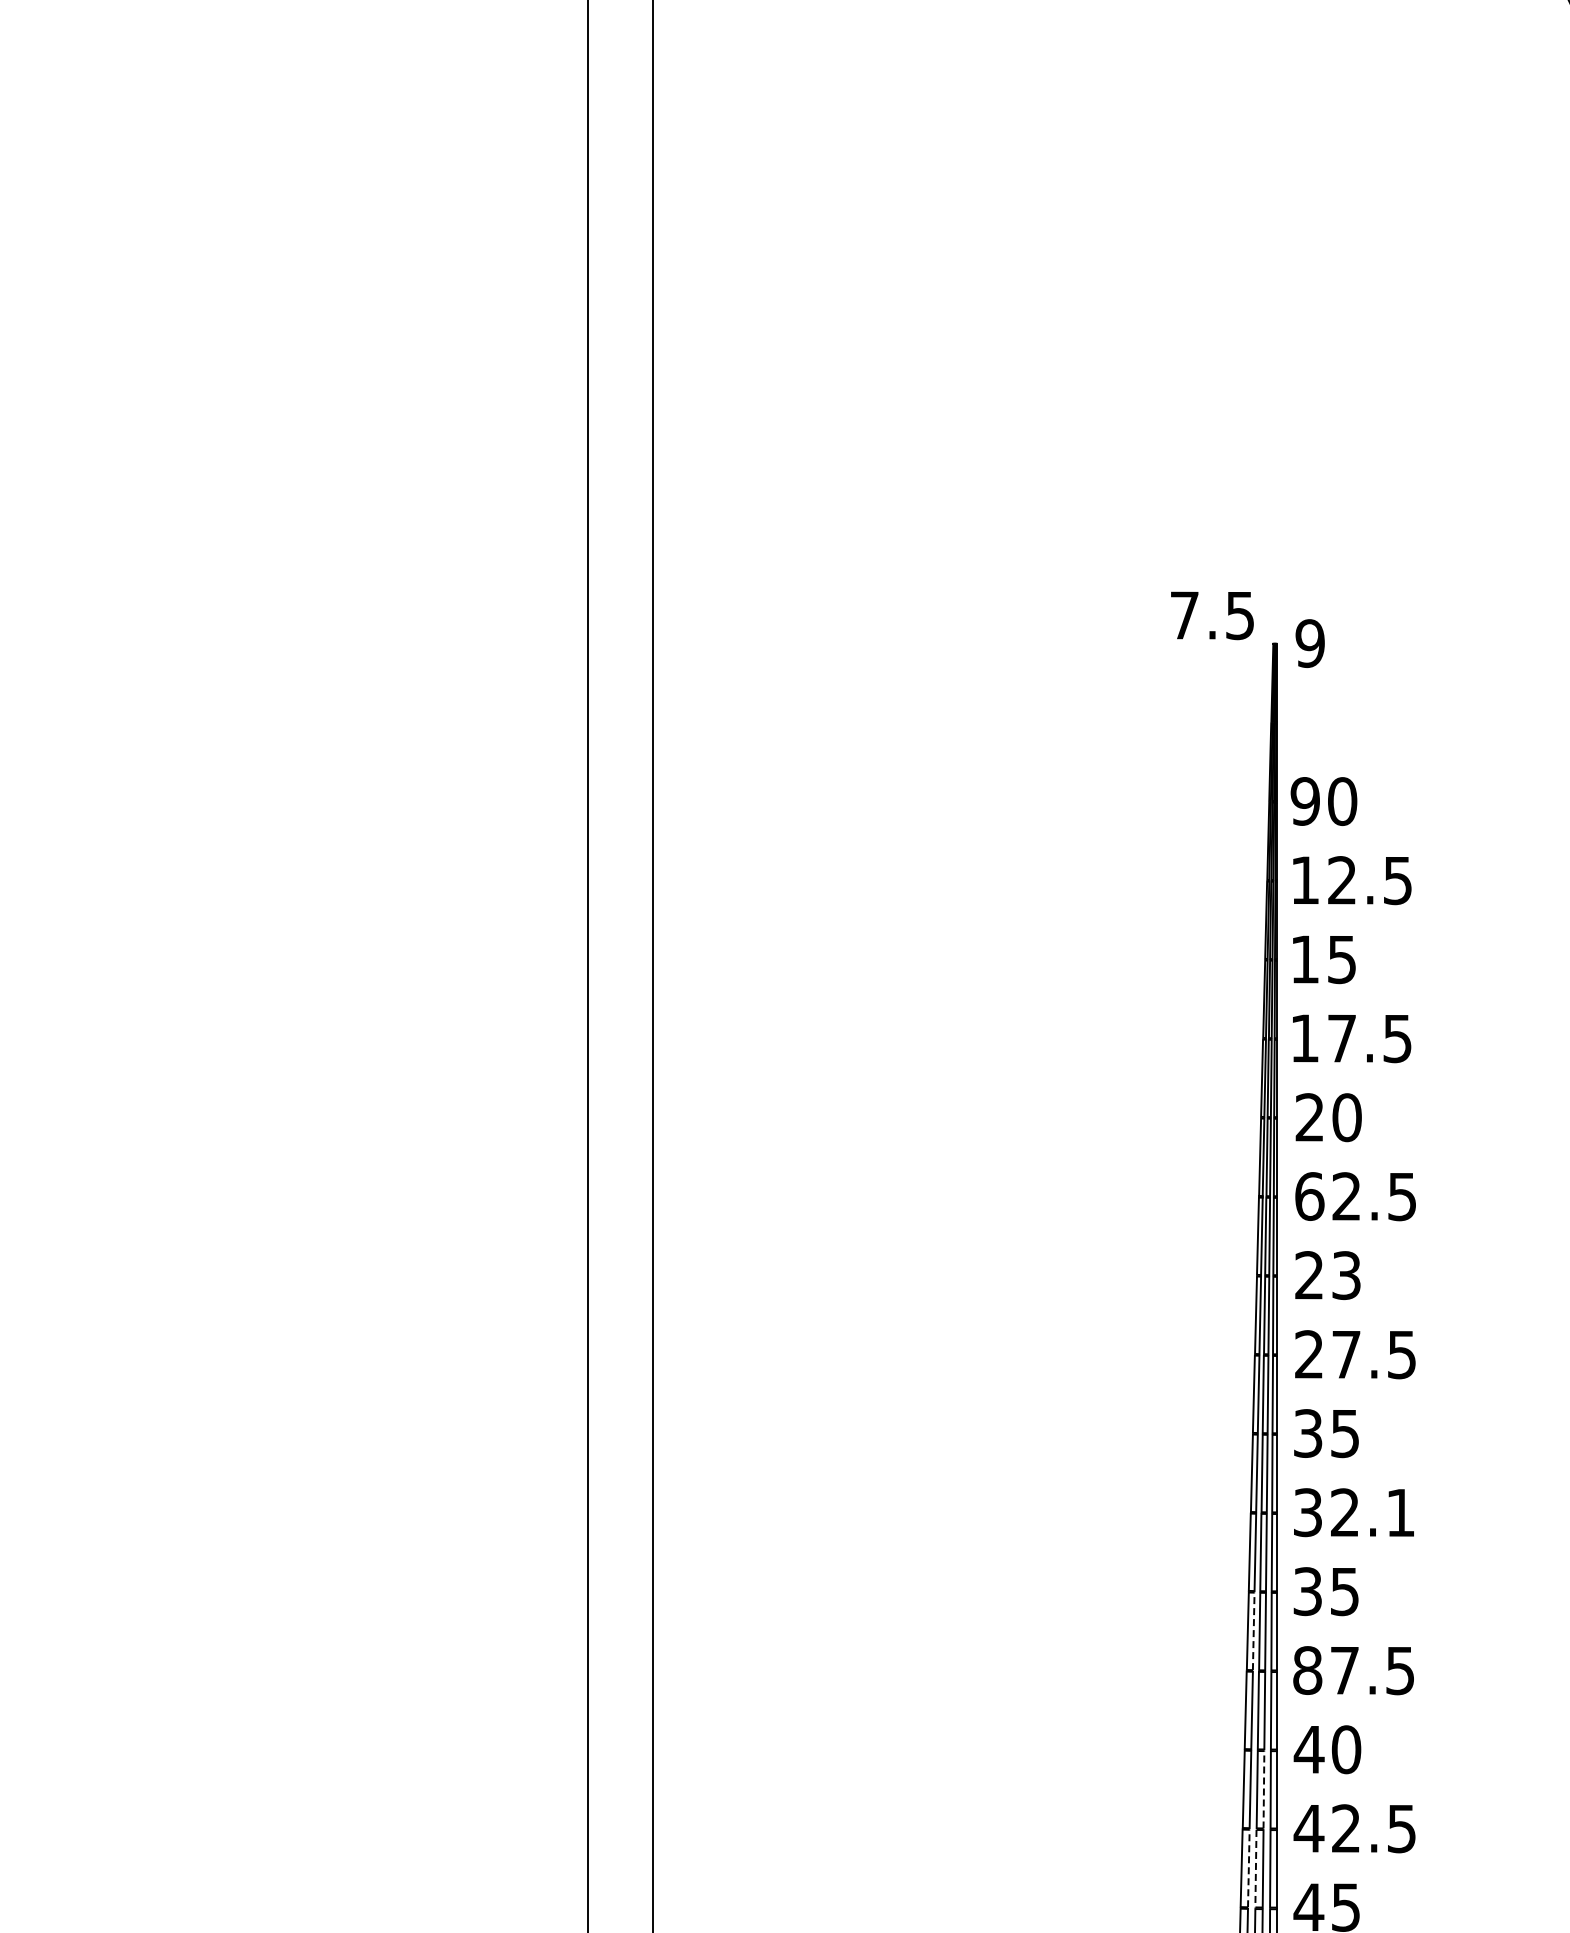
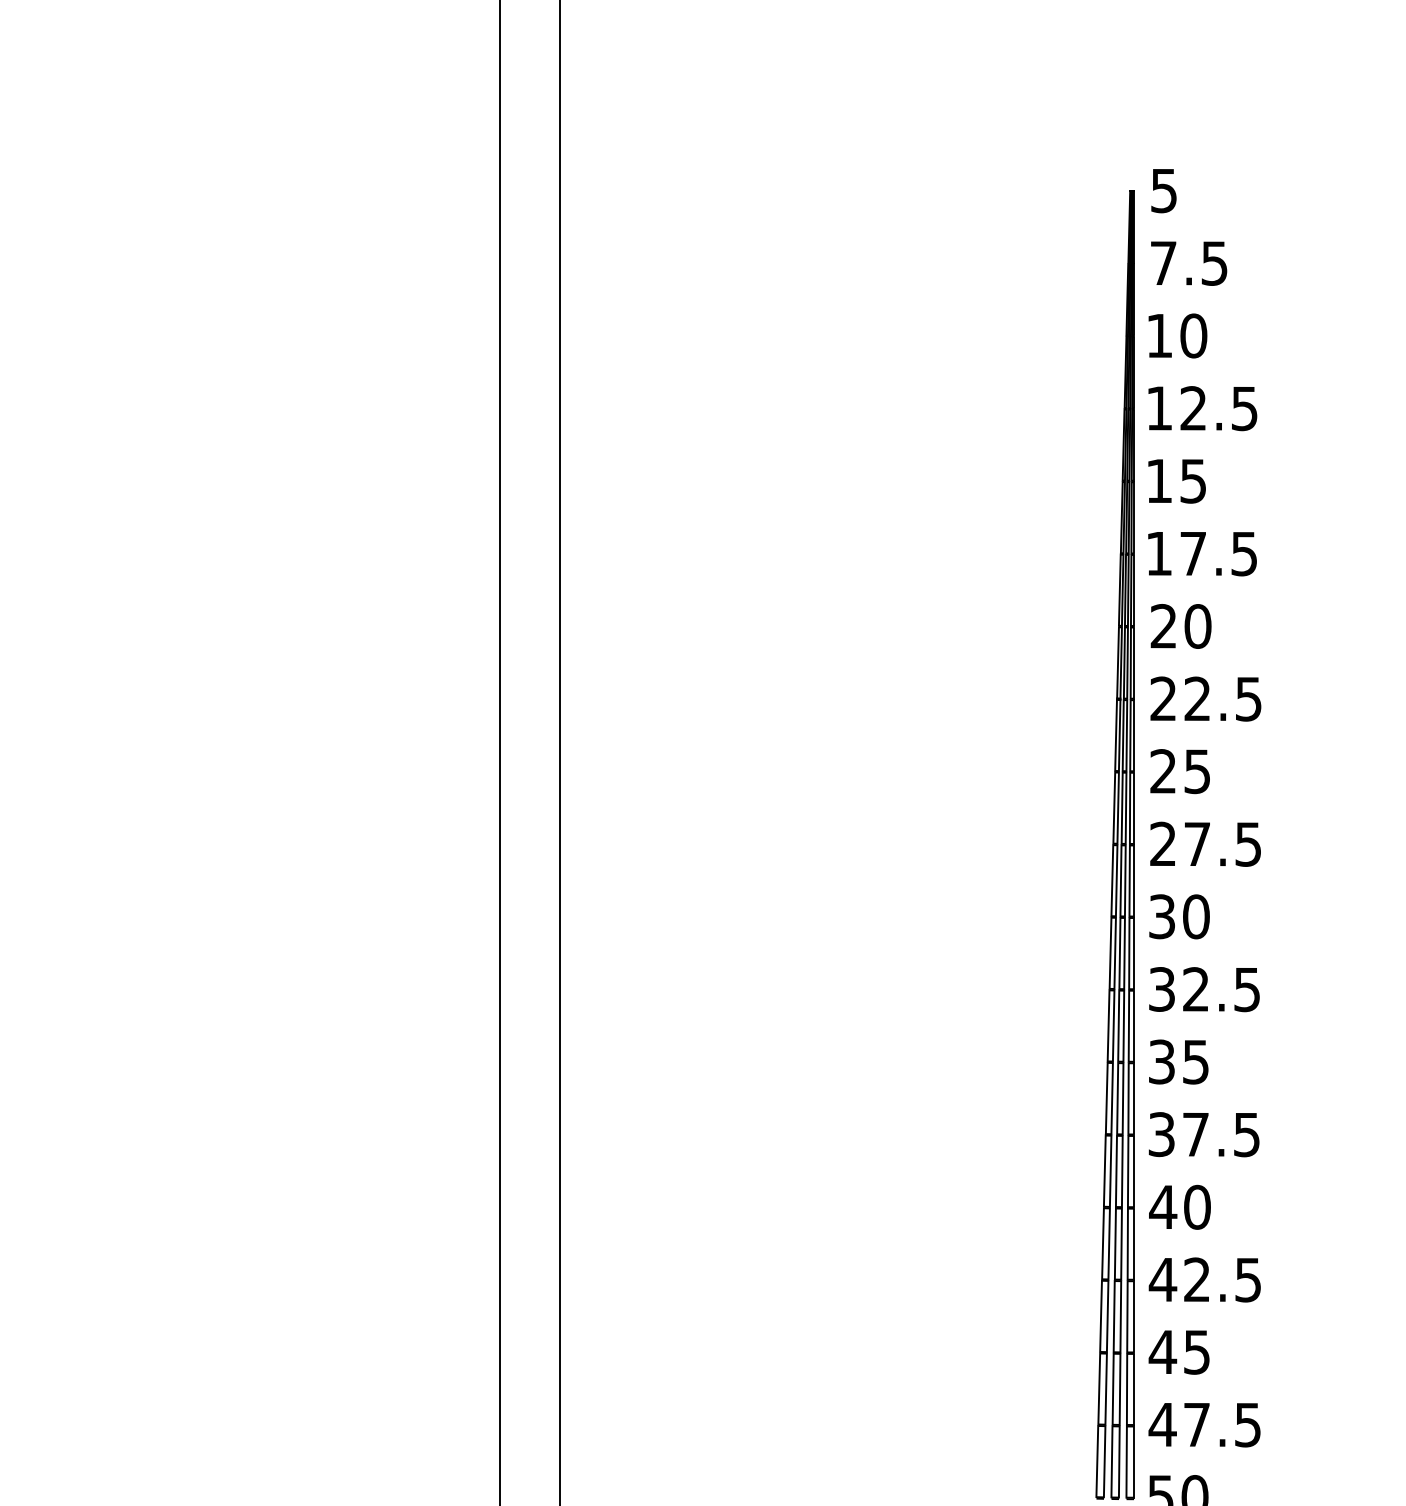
text: (1212, 615) -> (1189, 263), moved
text: (1309, 643) -> (1163, 190), 9 -> 5
text: (1304, 801) -> (1158, 335), 90 -> 10
text: (1309, 1196) -> (1163, 698), 62.5 -> 22.5
text: (1346, 1275) -> (1197, 771), 23 -> 25
text: (1345, 1433) -> (1196, 916), 35 -> 30
text: (1400, 1513) -> (1247, 990), 32.1 -> 32.5
line: (1253, 1631) -> (1111, 1098), dashed -> solid
text: (1307, 1670) -> (1161, 1134), 87.5 -> 37.5
line: (1263, 1789) -> (1121, 1243), dashed -> solid
line: (1248, 1868) -> (1107, 1316), dashed -> solid
line: (1255, 1868) -> (1113, 1316), dashed -> solid

